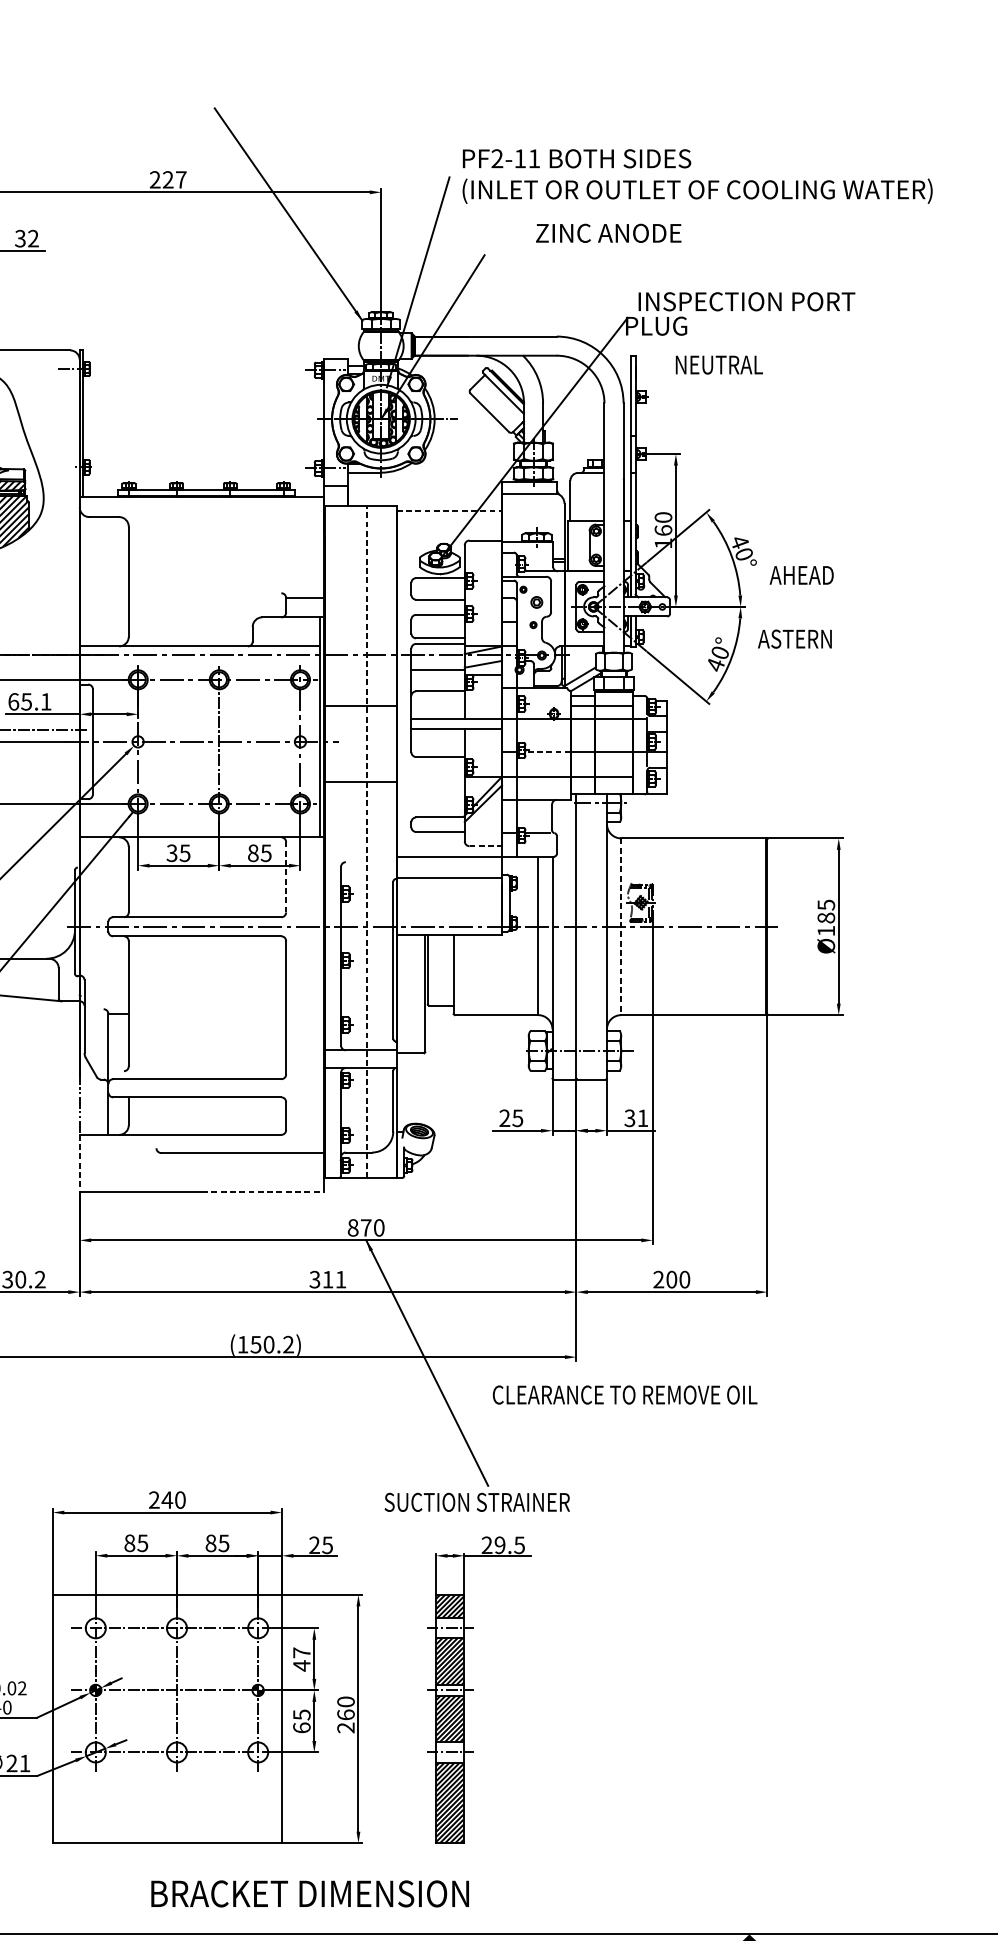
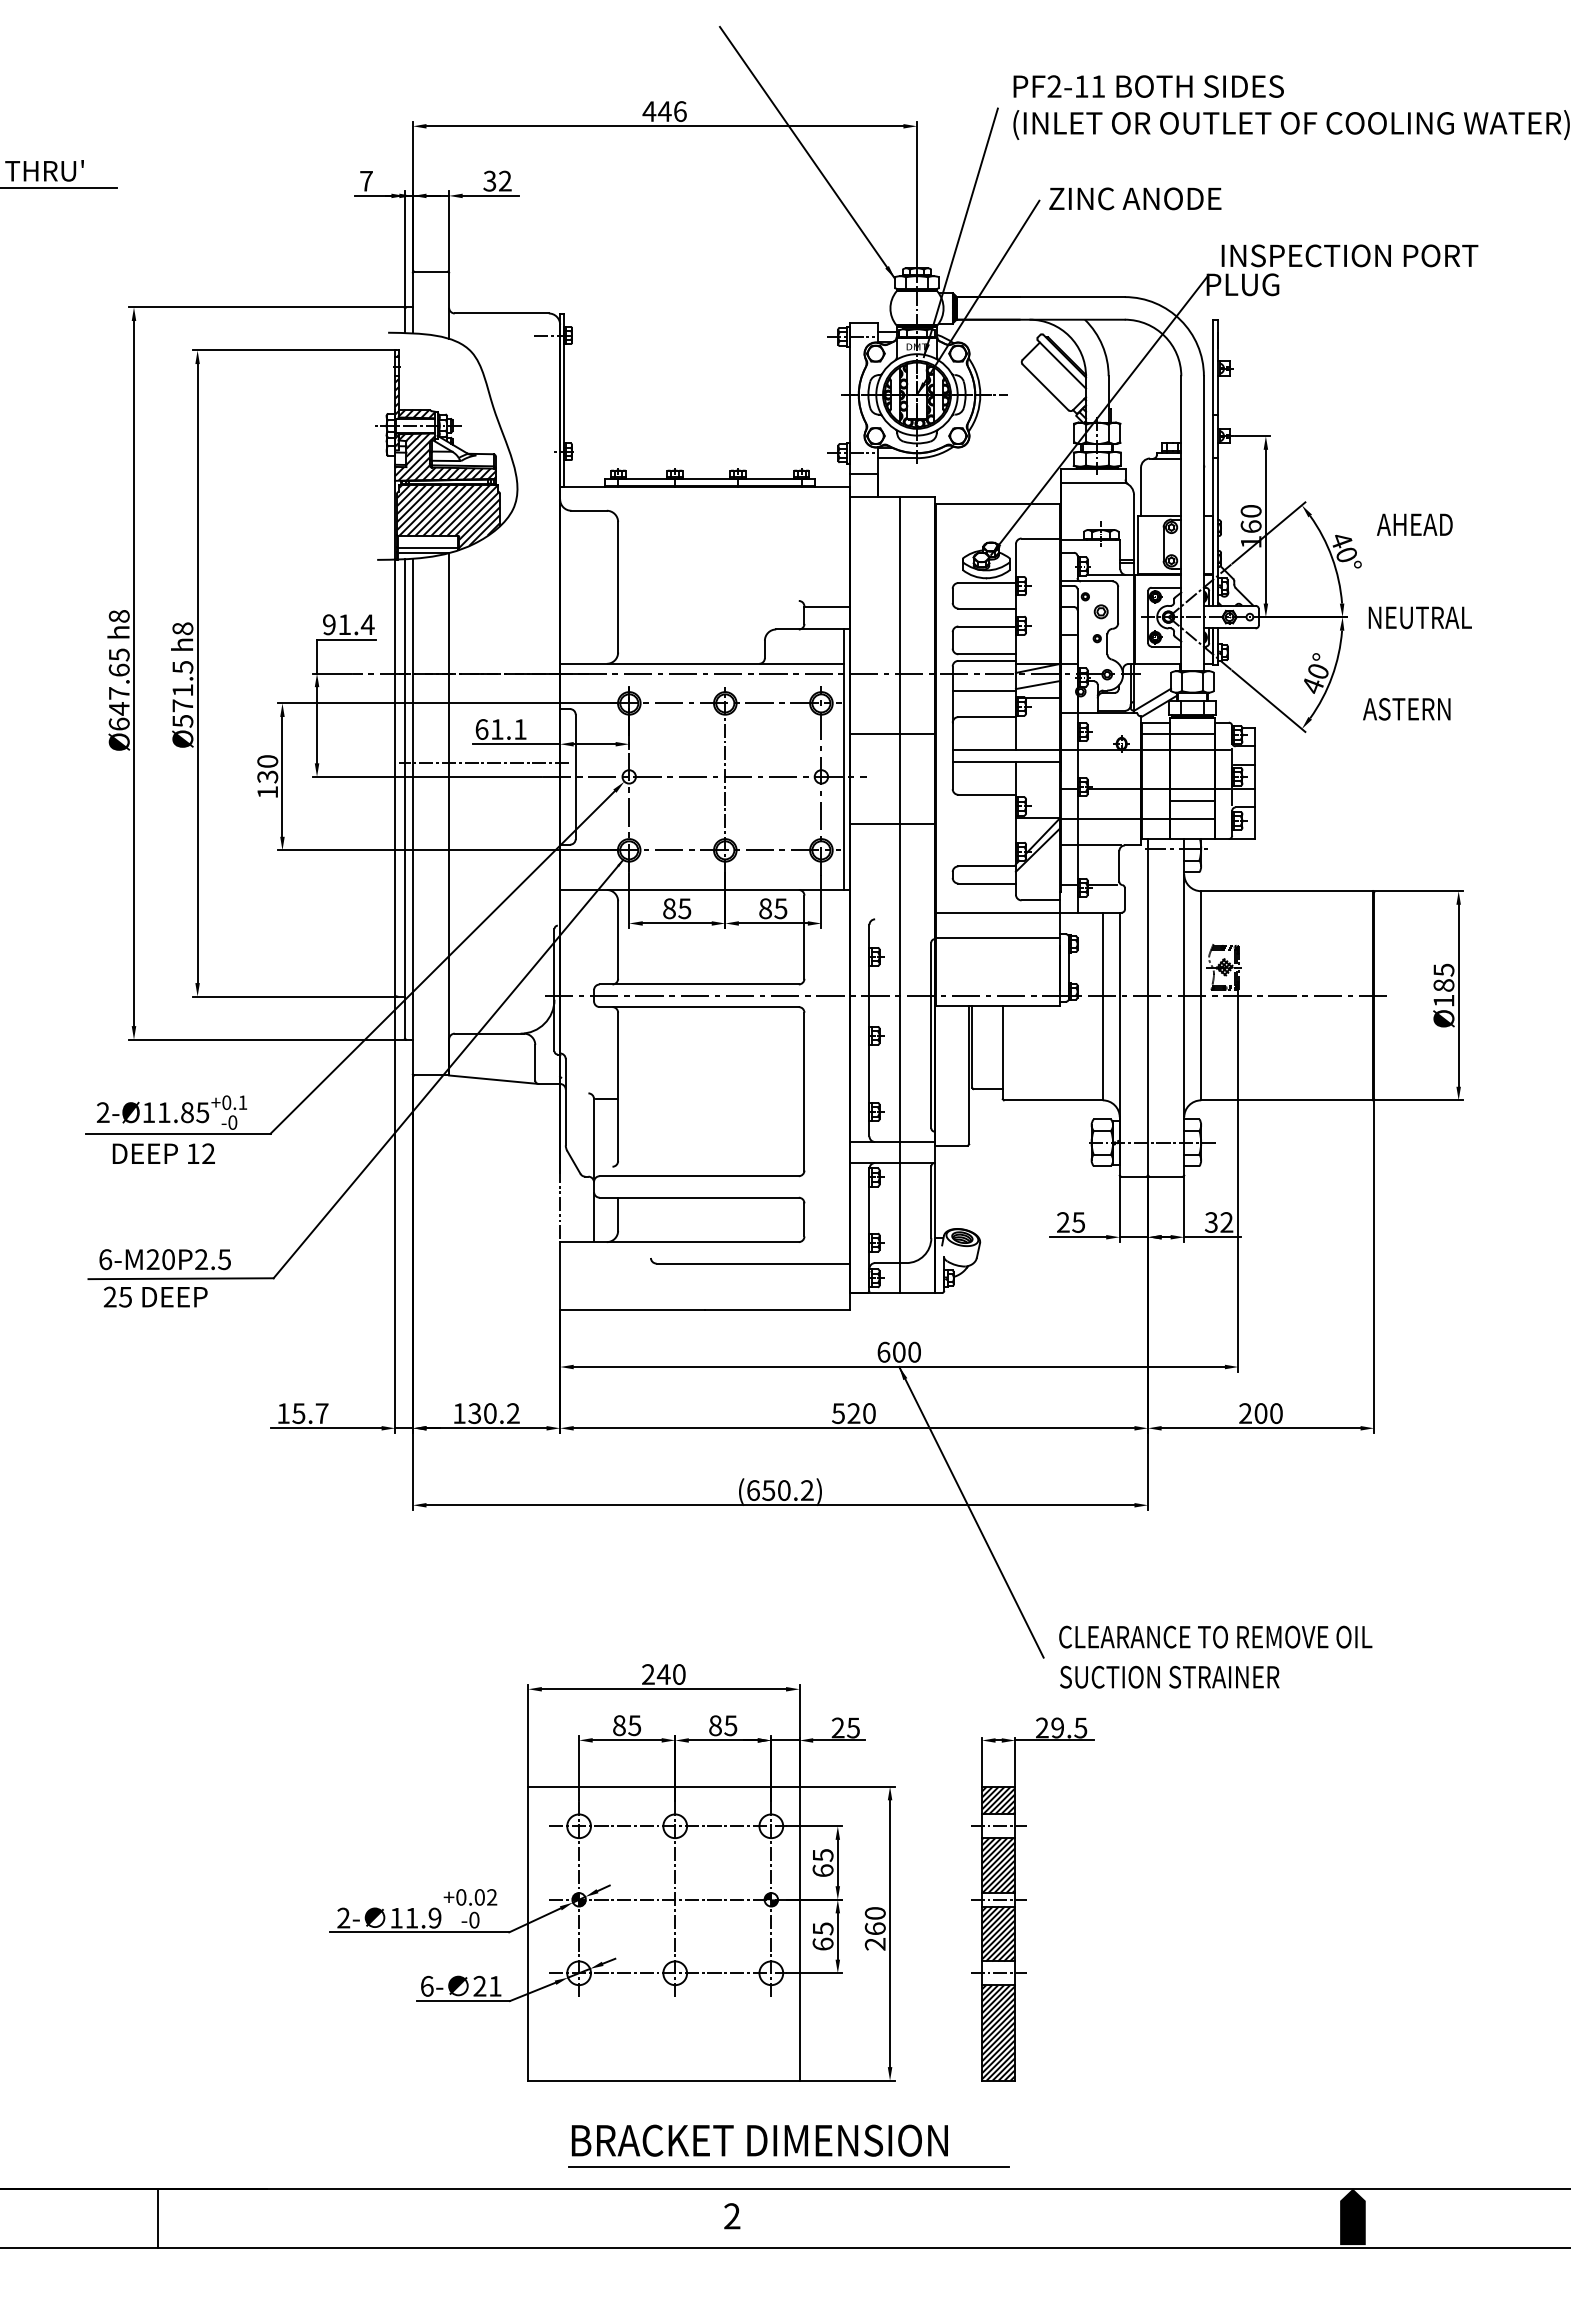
text: (167, 179) -> (664, 111), 227 -> 446
text: (608, 233) -> (1135, 198), moved
text: (718, 364) -> (1419, 617), moved
line: (450, 510) -> (998, 503), dashed -> solid
text: (801, 575) -> (1414, 524), moved
text: (794, 639) -> (1406, 709), moved
text: (26, 701) -> (496, 729), 65.1 -> 61.1
line: (548, 751) -> (1114, 788), dashed -> solid
line: (613, 761) -> (1192, 800), added
line: (366, 842) -> (899, 895), dashed -> solid
line: (486, 846) -> (1041, 900), dashed -> solid
text: (171, 853) -> (668, 908), 35 -> 85
line: (286, 877) -> (804, 937), dashed -> solid
line: (621, 926) -> (1201, 995), dashed -> solid
text: (642, 1118) -> (1226, 1222), 31 -> 32
line: (80, 1163) -> (560, 1276), dashed -> solid
line: (263, 1191) -> (777, 1309), dashed -> solid
text: (359, 1227) -> (891, 1351), 870 -> 600
text: (327, 1279) -> (853, 1413), 311 -> 520
text: (243, 1344) -> (753, 1490), (150.2) -> (650.2)
text: (624, 1394) -> (1215, 1636), moved
text: (477, 1501) -> (1169, 1676), moved
text: (301, 1659) -> (822, 1863), 47 -> 65
text: (309, 1893) -> (759, 2140), moved
line: (273, 1916) -> (789, 2167), added

